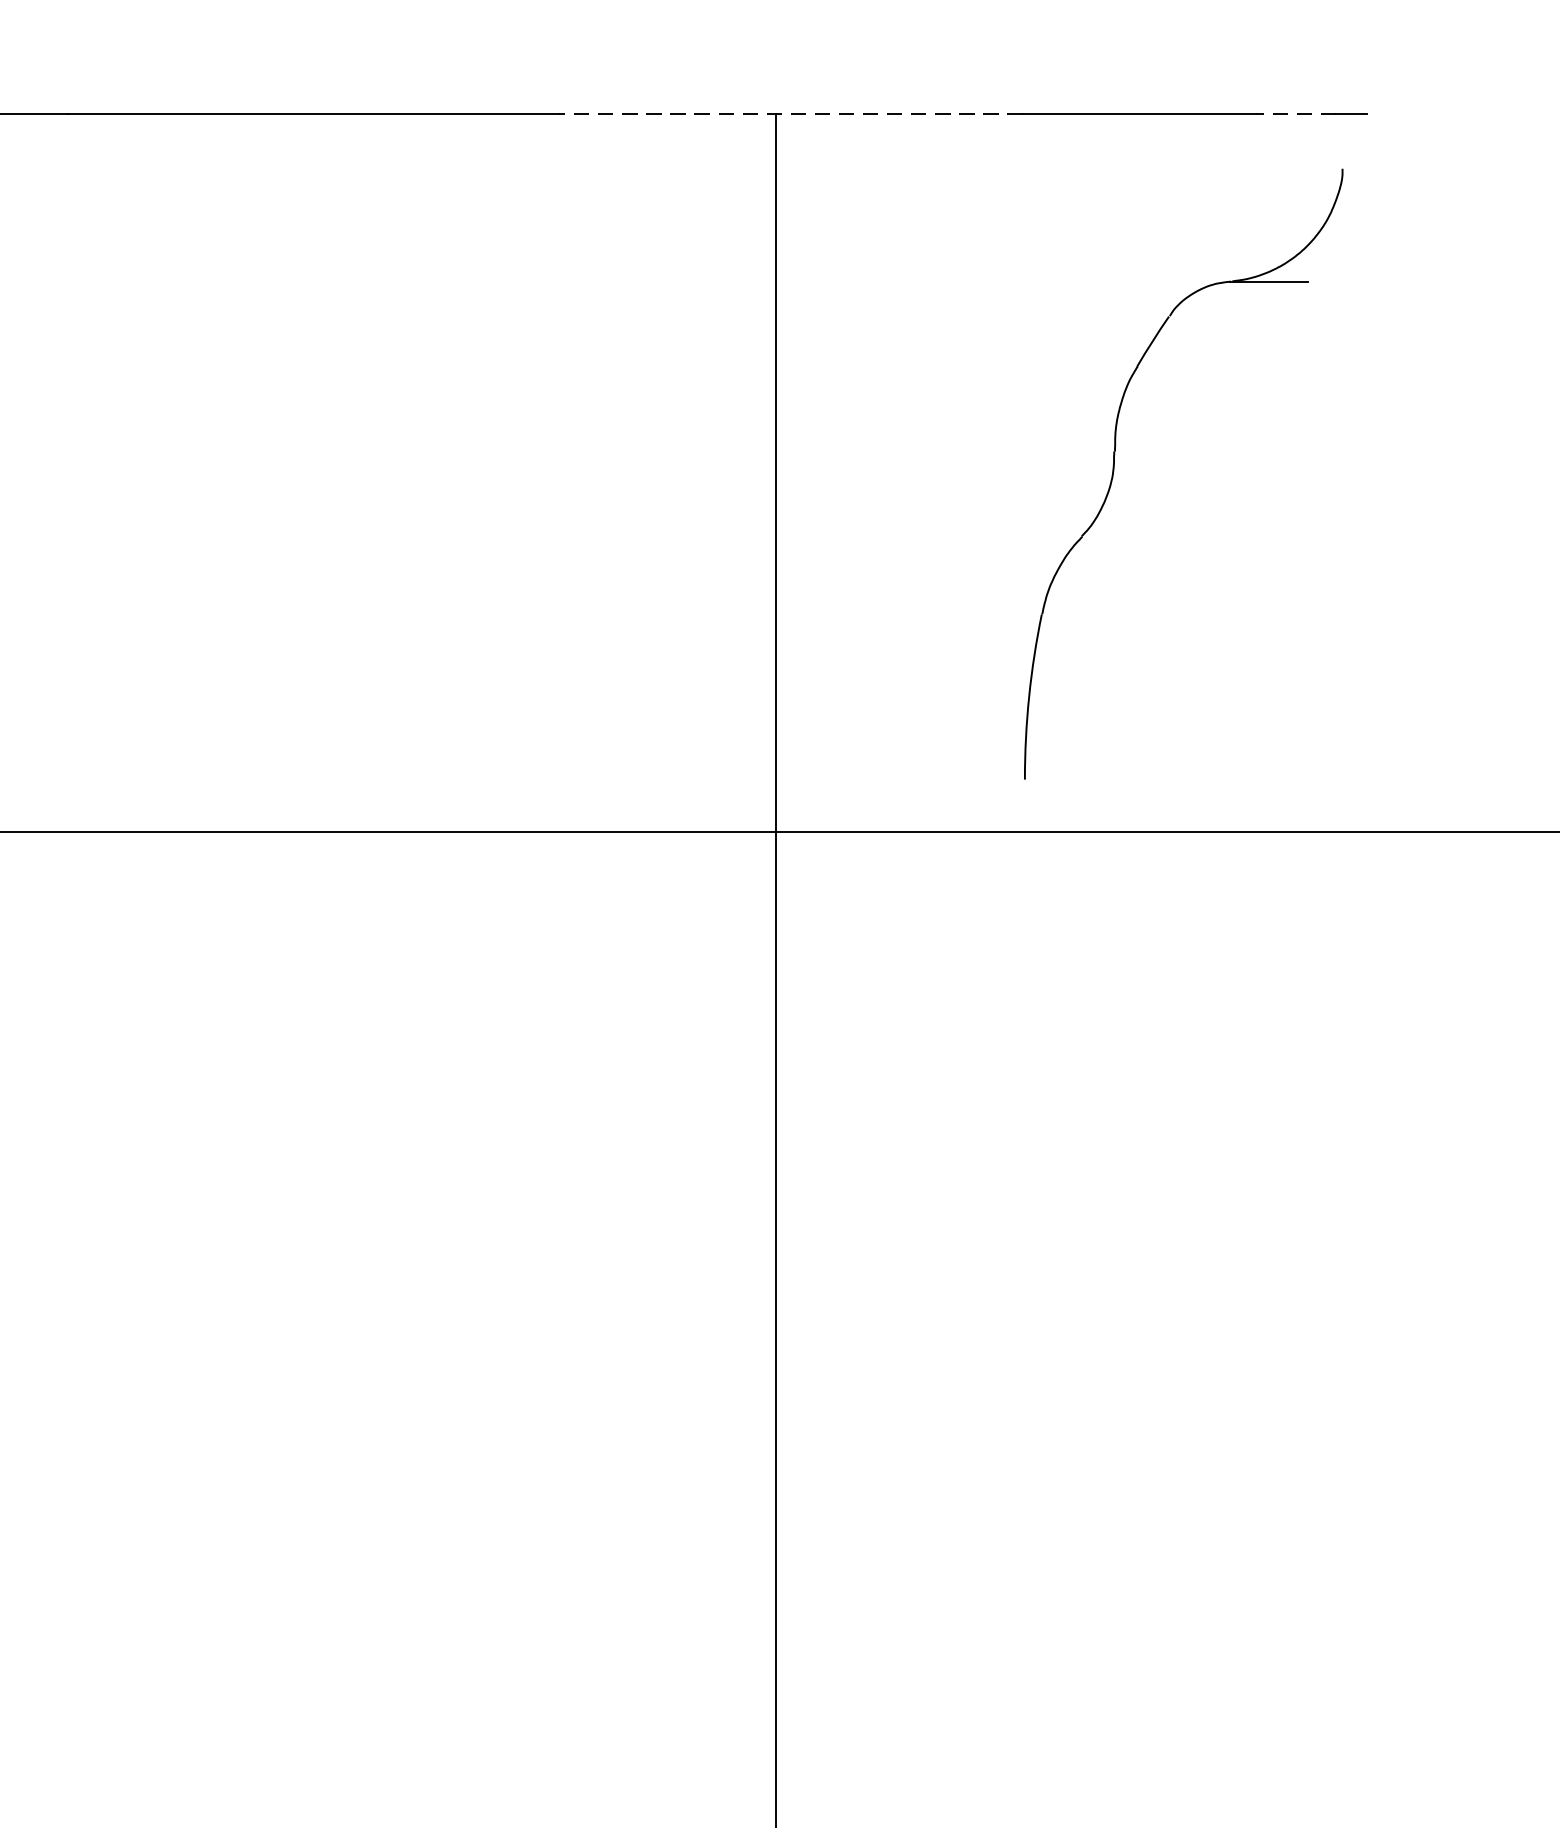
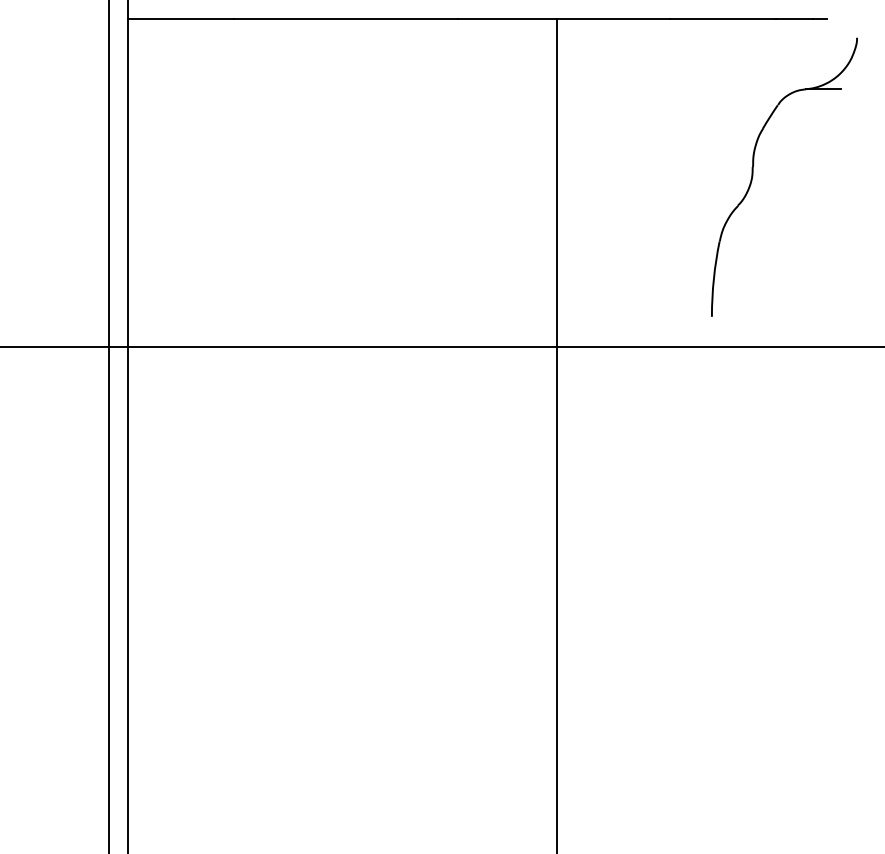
line: (791, 113) -> (564, 18), dashed -> solid
line: (1295, 113) -> (794, 18), dashed -> solid
part: (1115, 472) -> (753, 176), moved

